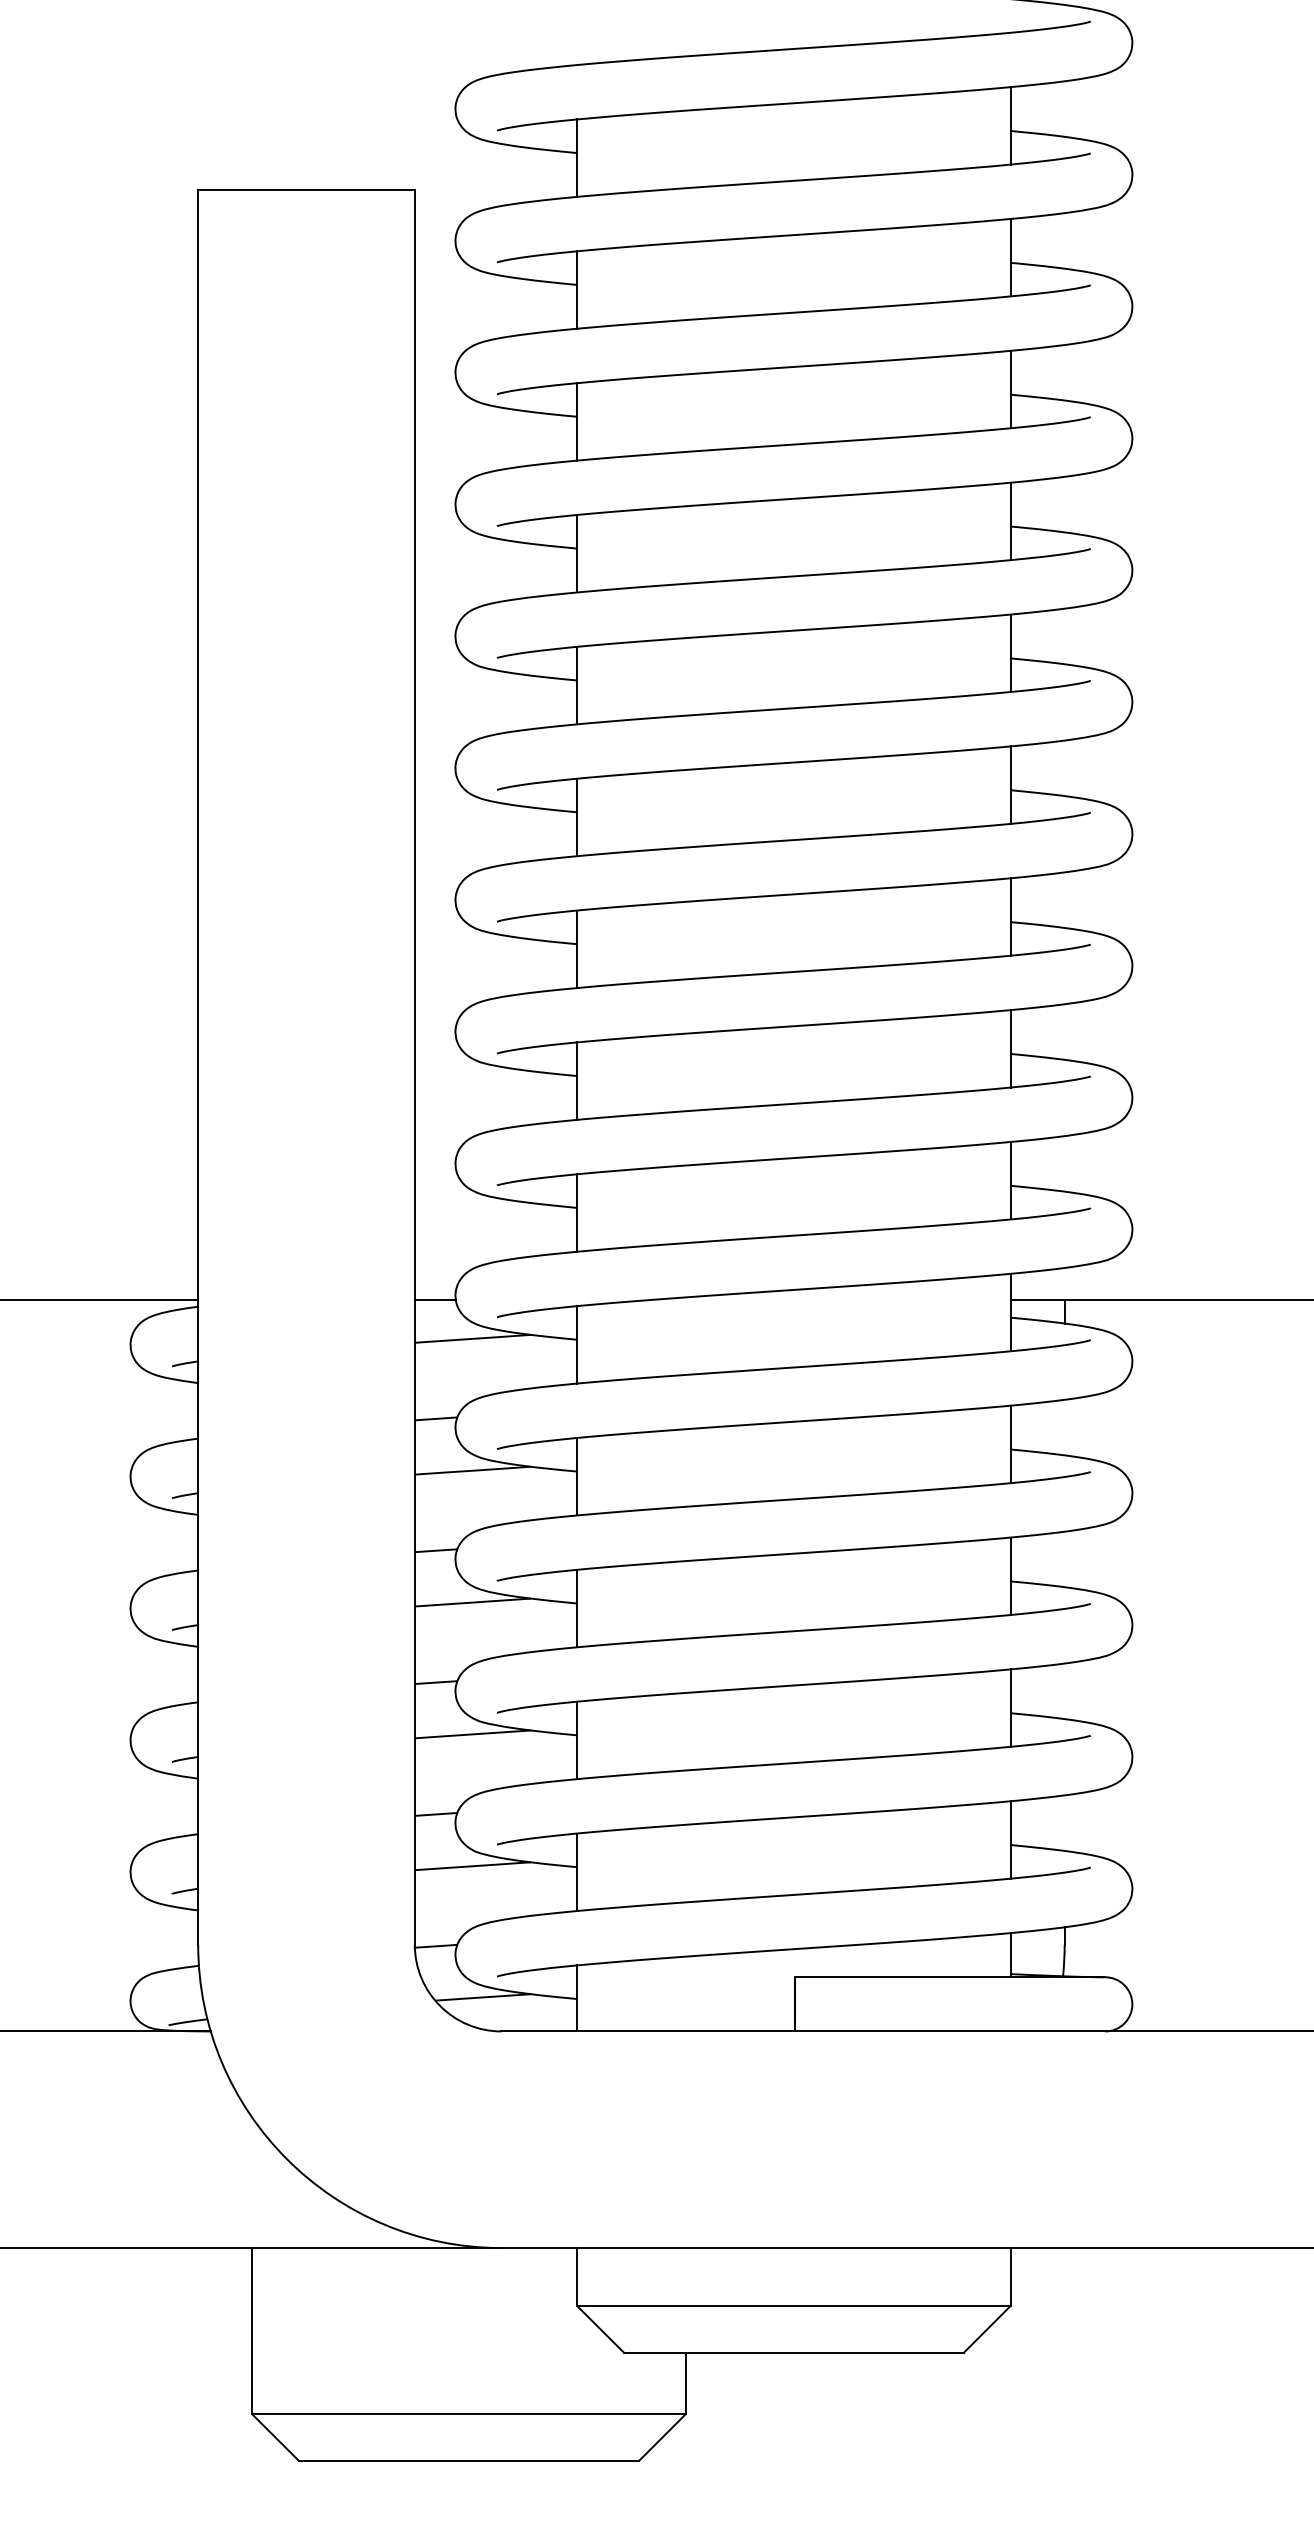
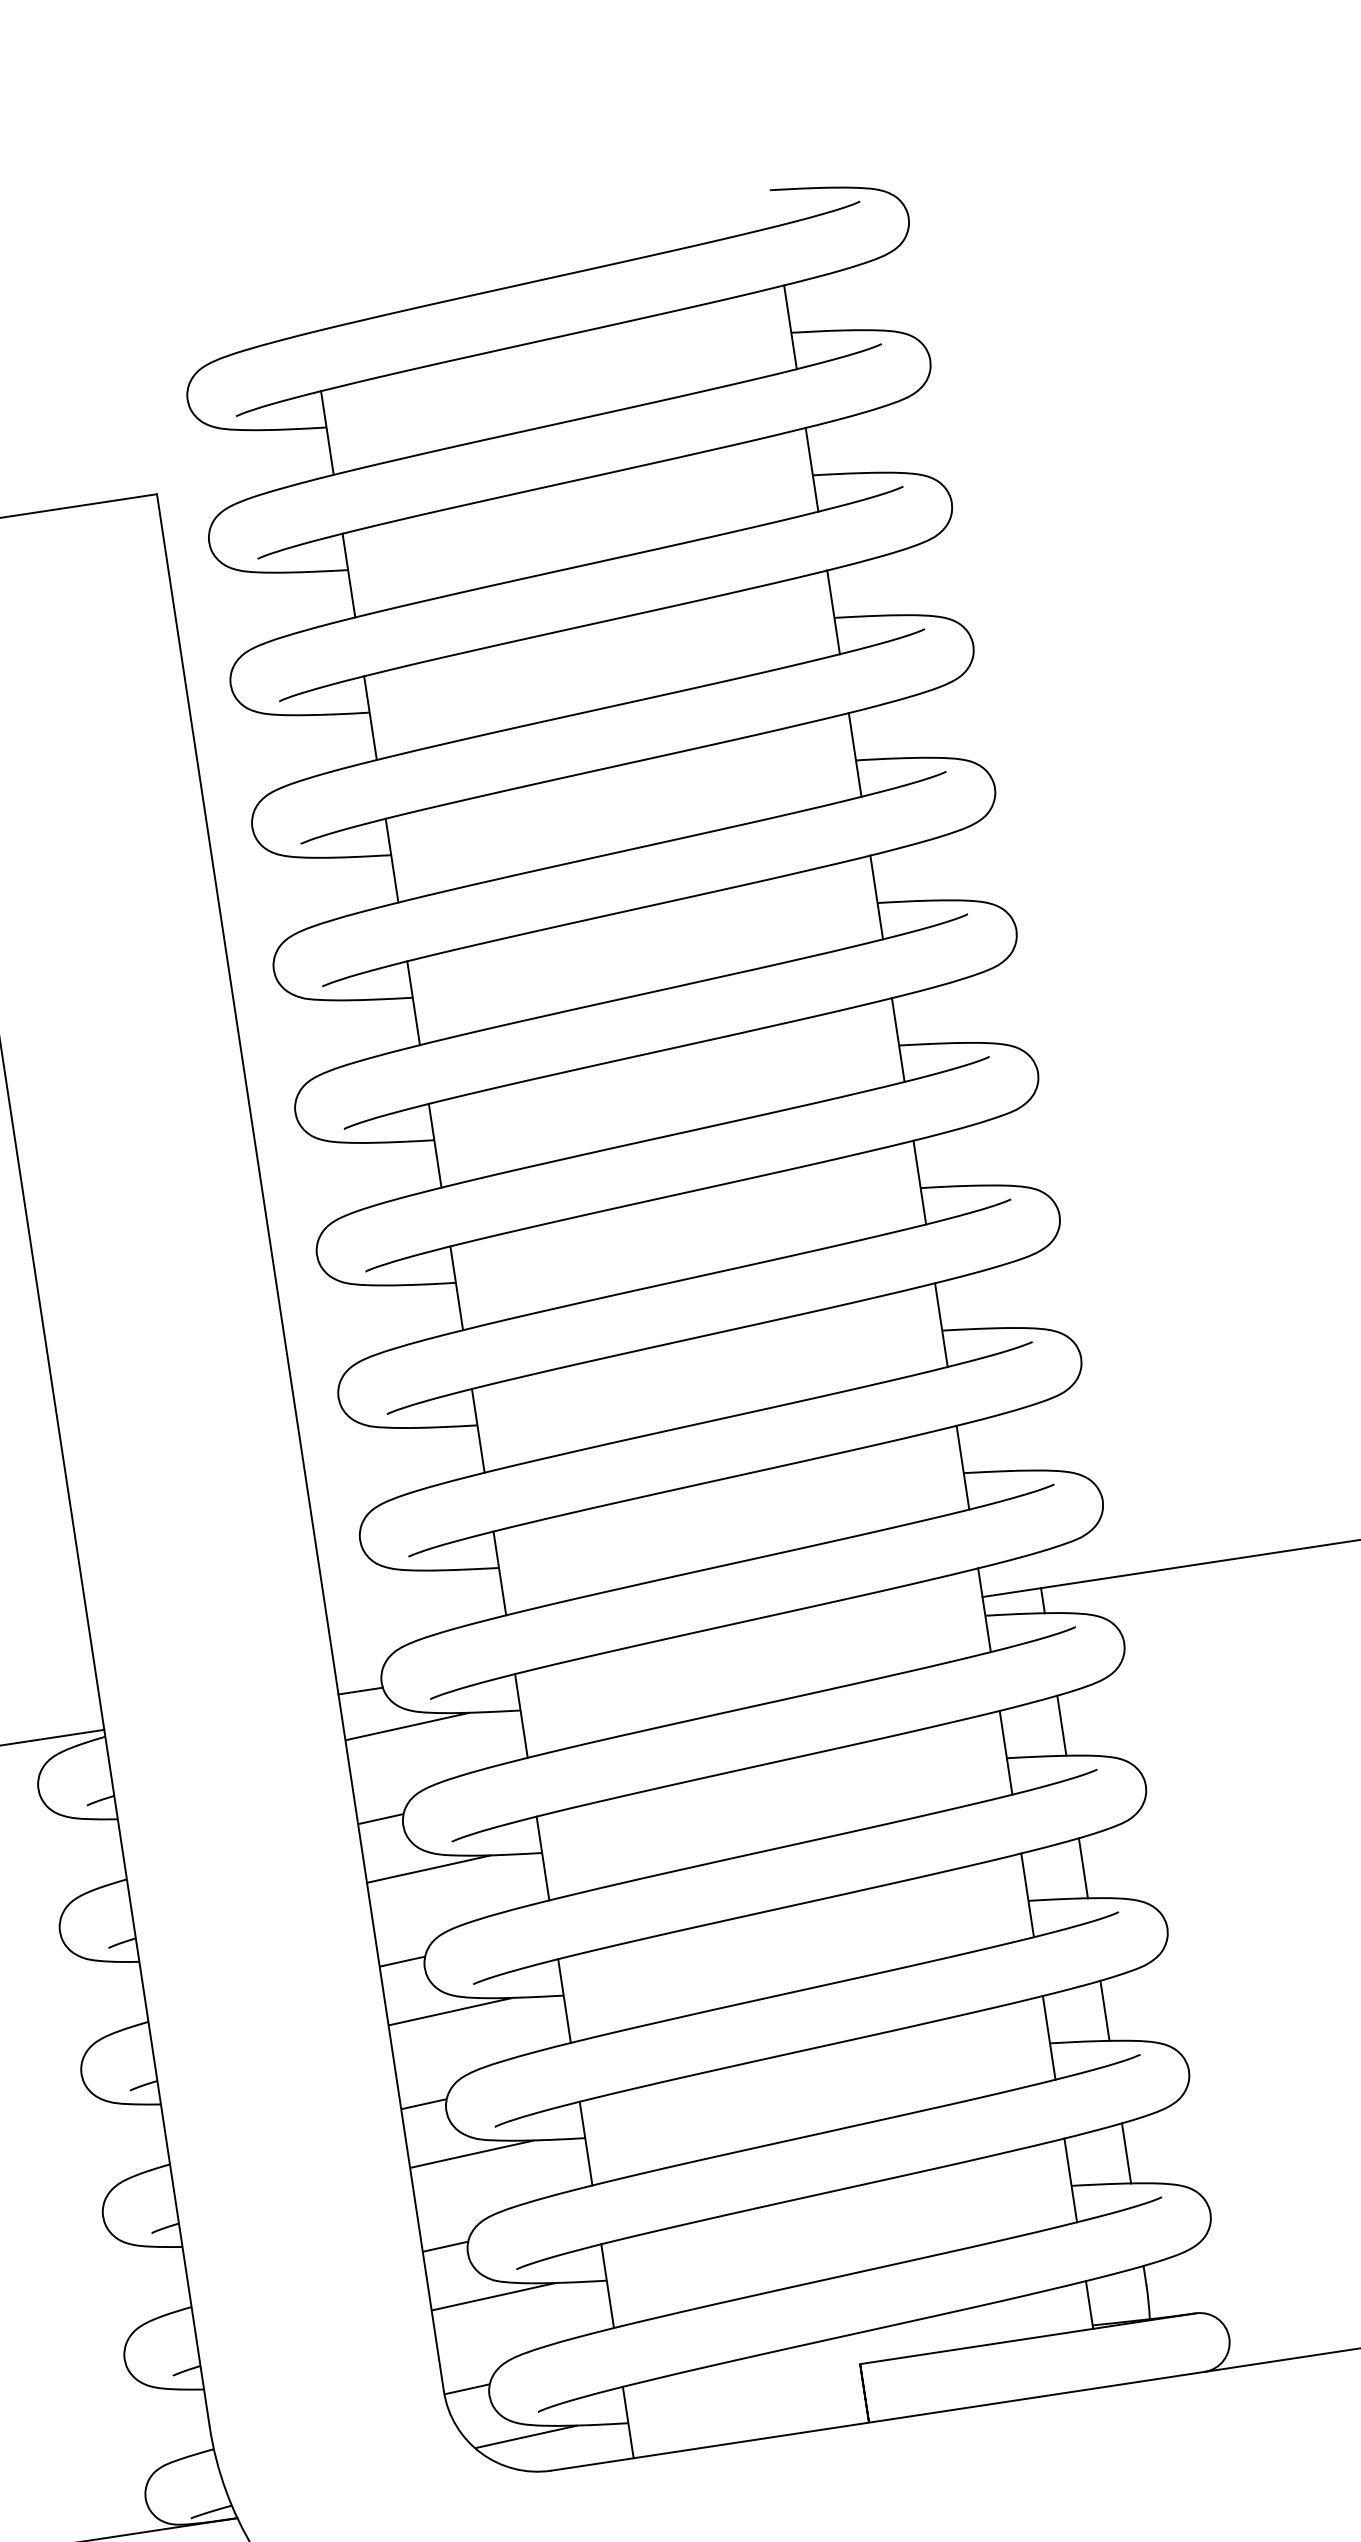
line: (1064, 1427) -> (1061, 1725), added
line: (1064, 1559) -> (1083, 1868), added
line: (1064, 1691) -> (1104, 2011), added
line: (1064, 1823) -> (1126, 2153), added

